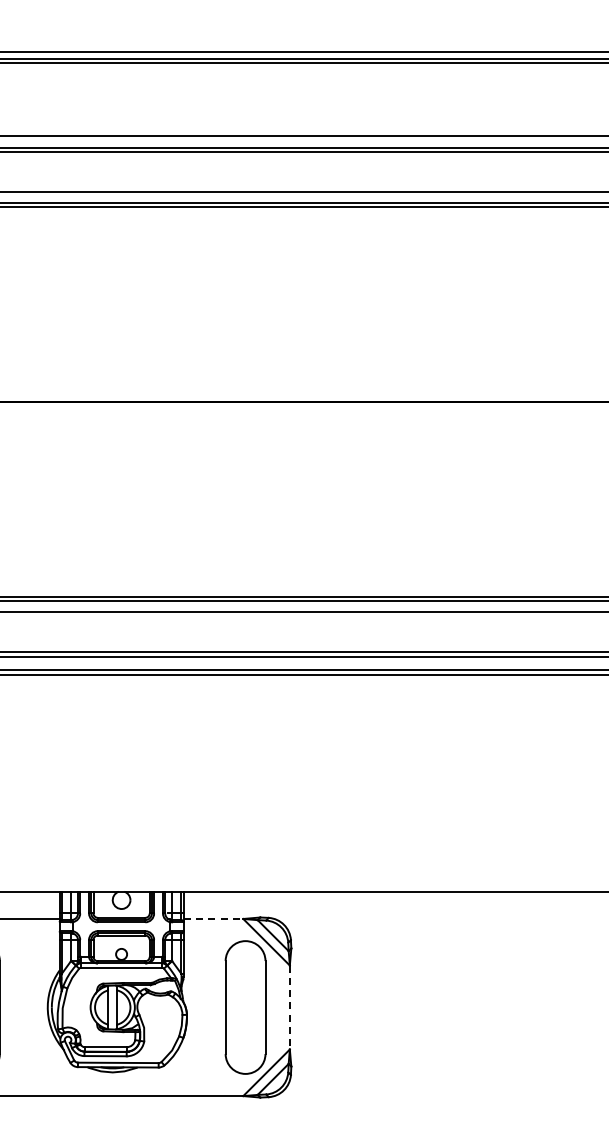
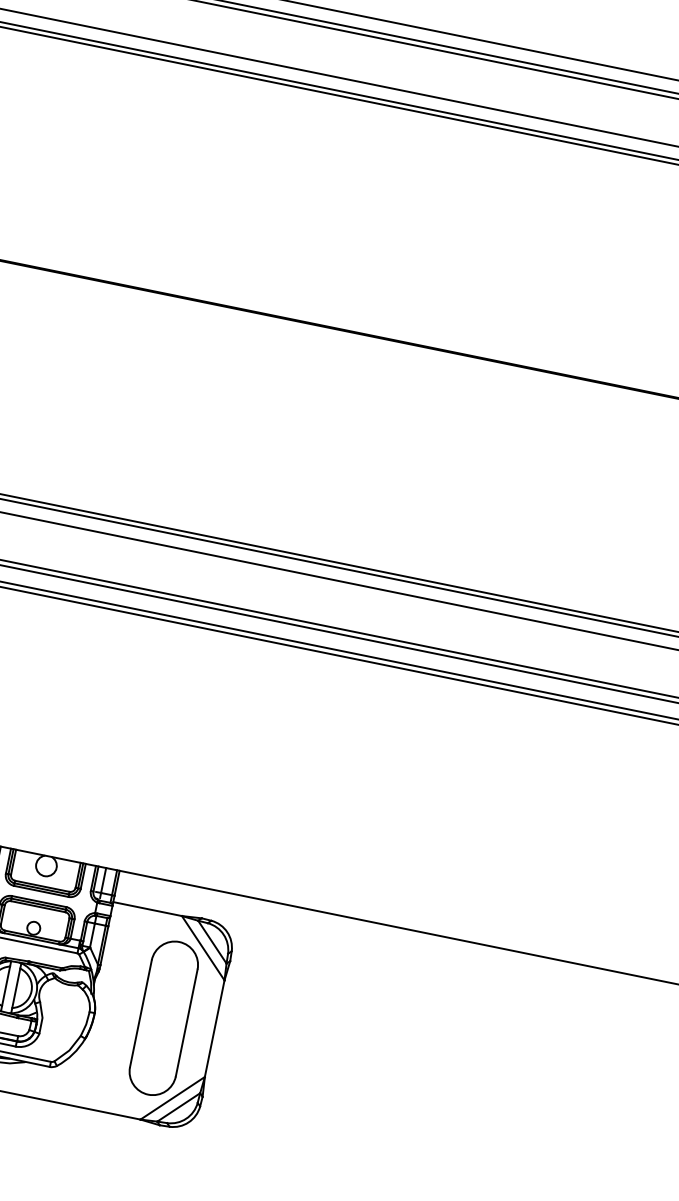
line: (213, 918) -> (147, 908), dashed -> solid
line: (289, 1008) -> (214, 1029), dashed -> solid

